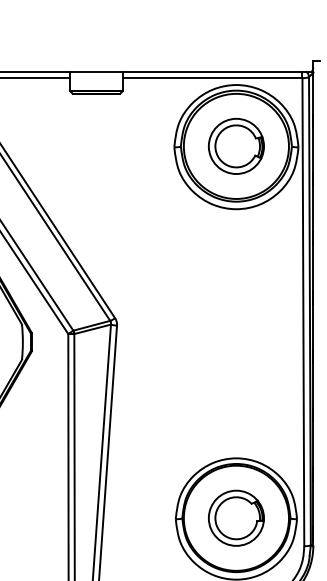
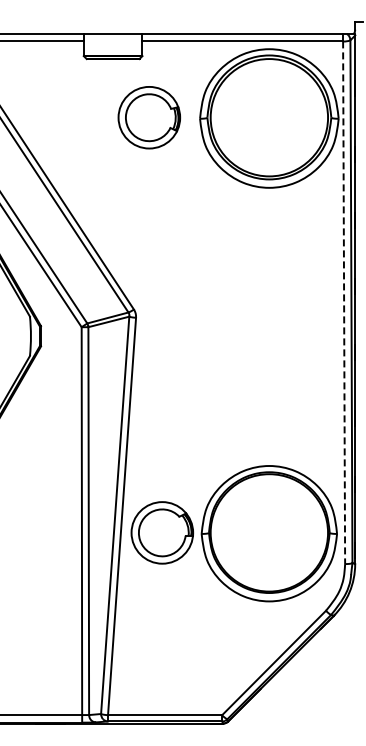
part: (236, 146) -> (149, 117), moved
line: (303, 312) -> (344, 303), solid -> dashed
part: (236, 517) -> (162, 532), moved

